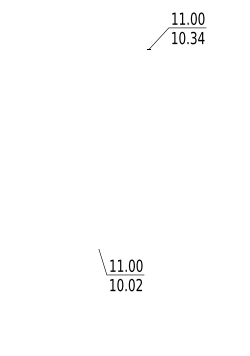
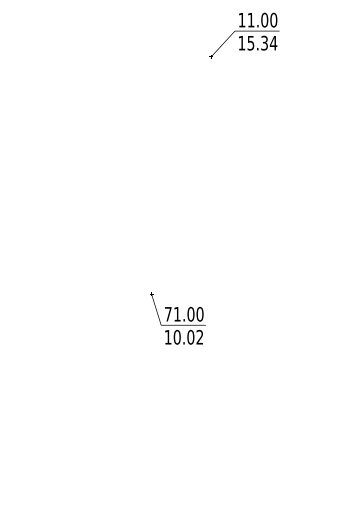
text: (181, 37) -> (250, 42), 10.34 -> 15.34
text: (113, 265) -> (168, 314), 11.00 -> 71.00

